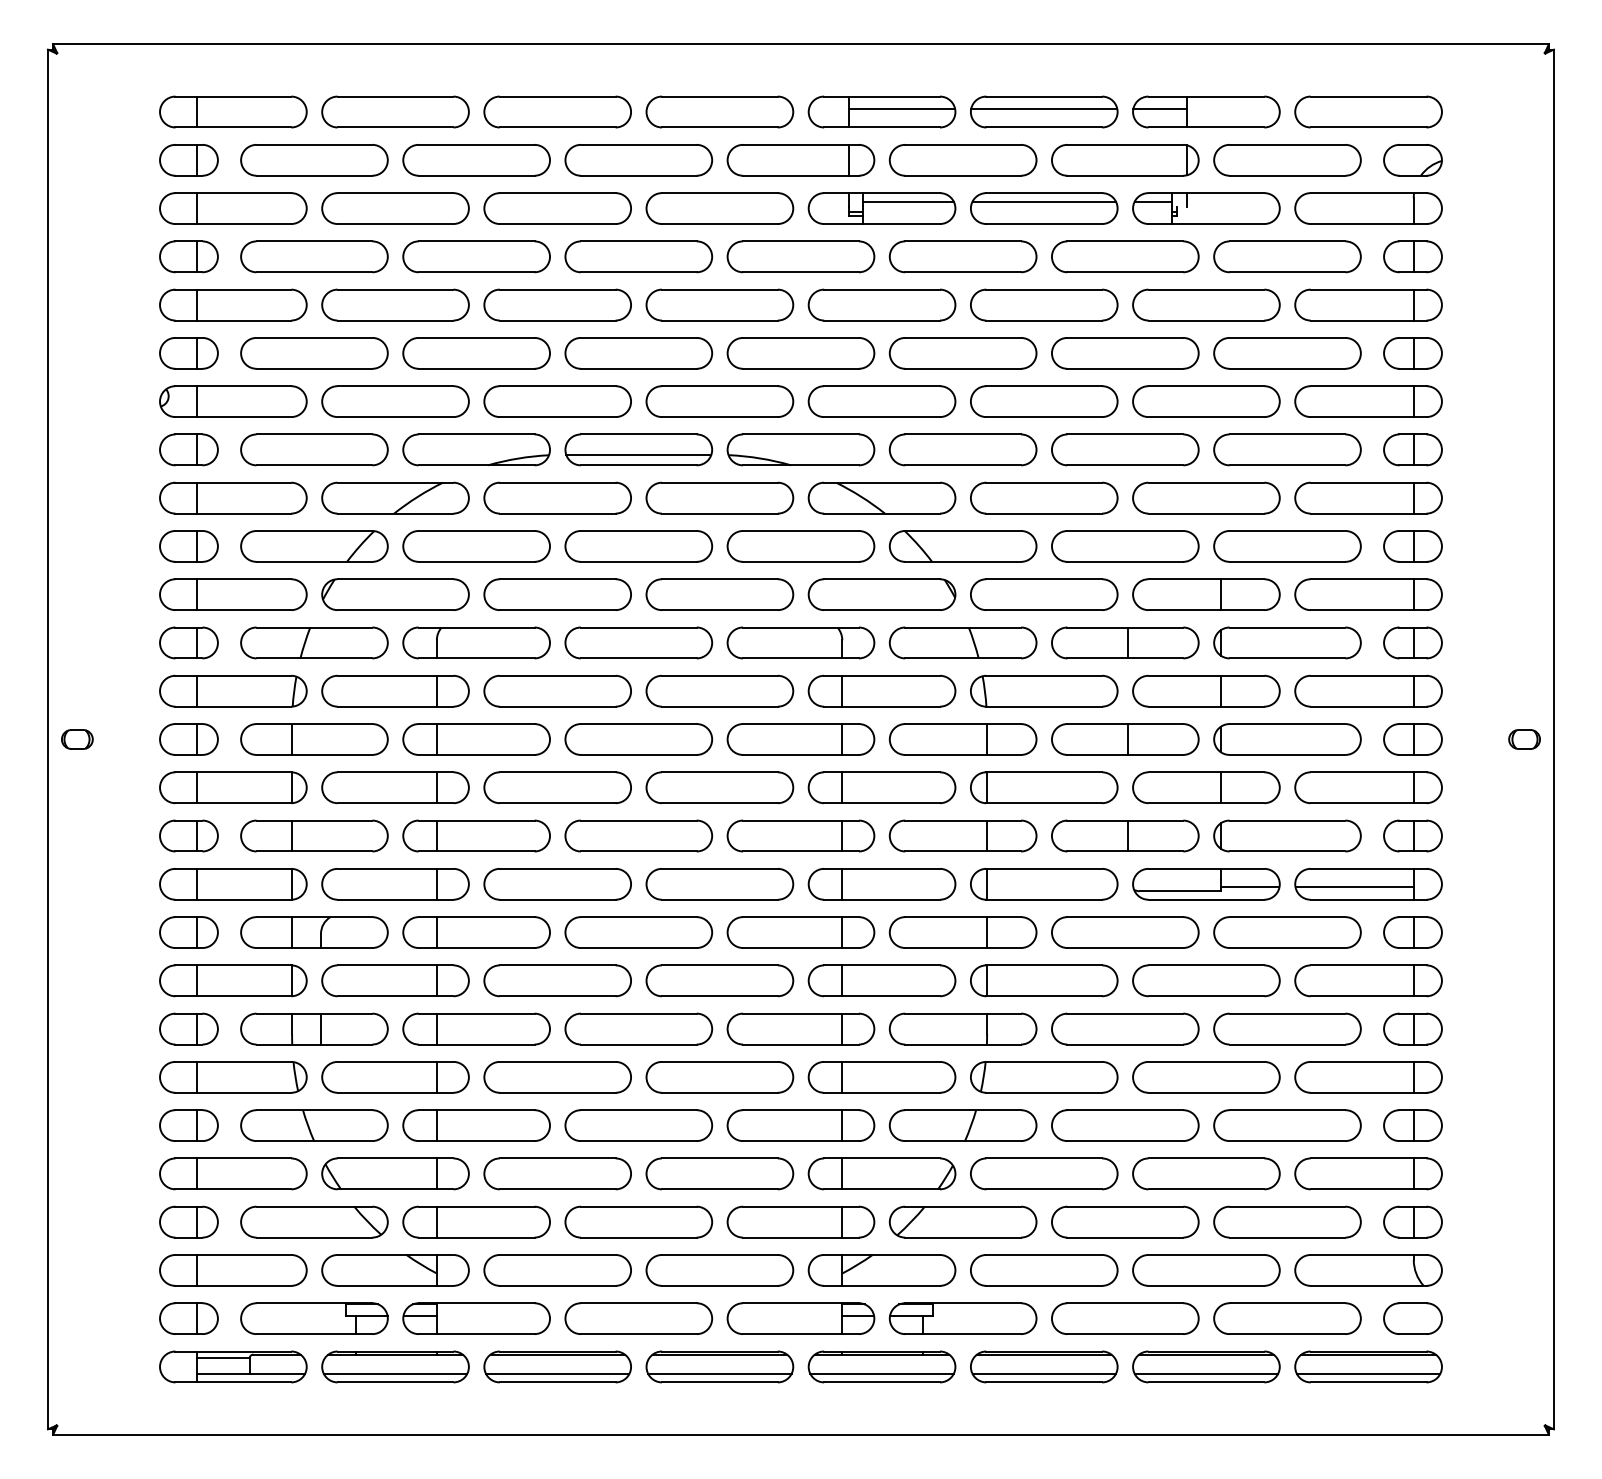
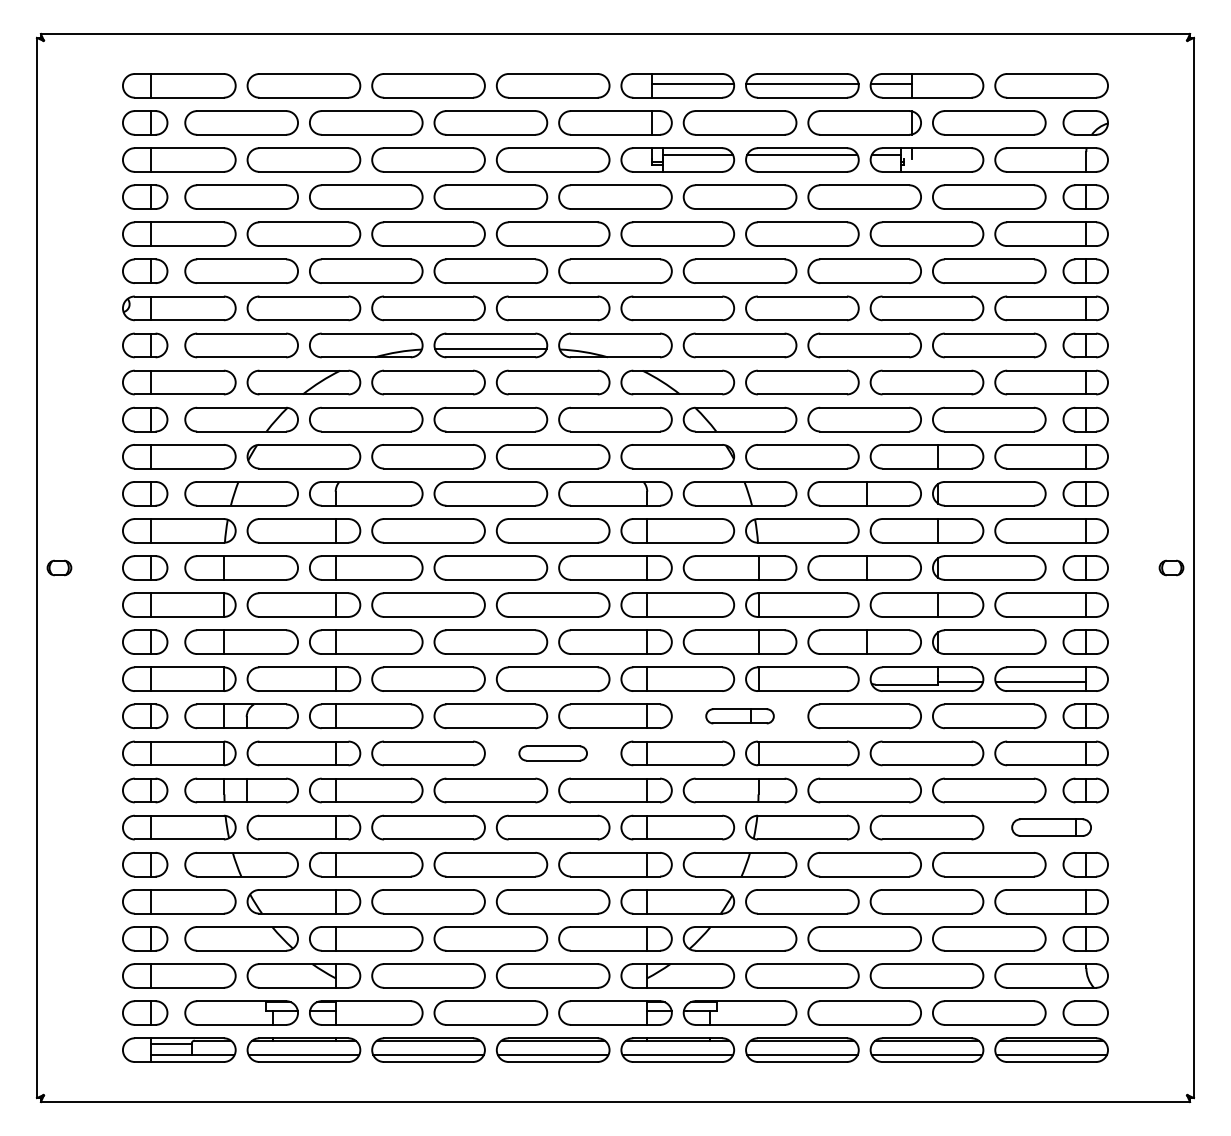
part: (962, 932) -> (739, 716), size x0.6
part: (719, 980) -> (552, 753), size x0.6
part: (1368, 1077) -> (1051, 827), size x0.7

